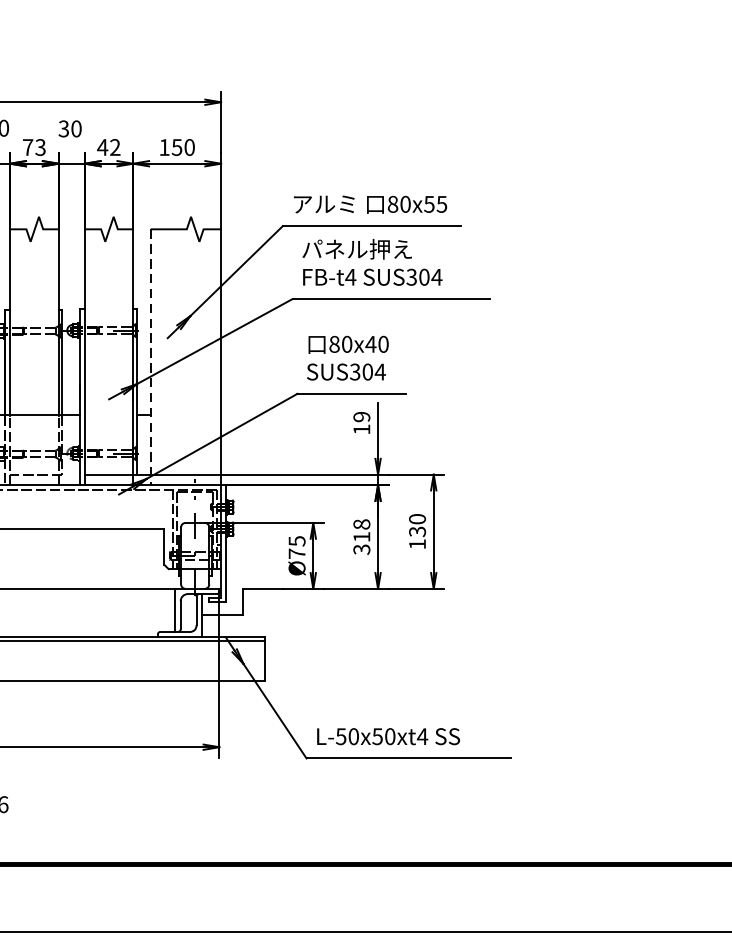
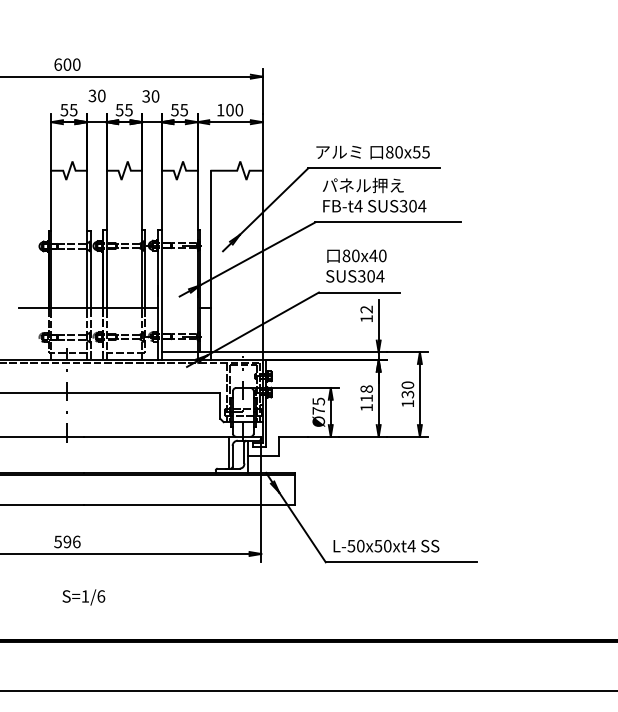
text: (33, 146) -> (123, 109), 73 -> 55
text: (108, 146) -> (179, 109), 42 -> 55
text: (176, 146) -> (229, 109), 150 -> 100
line: (150, 357) -> (210, 265), dashed -> solid
text: (361, 416) -> (366, 309), 19 -> 12
text: (361, 549) -> (366, 407), 318 -> 118

